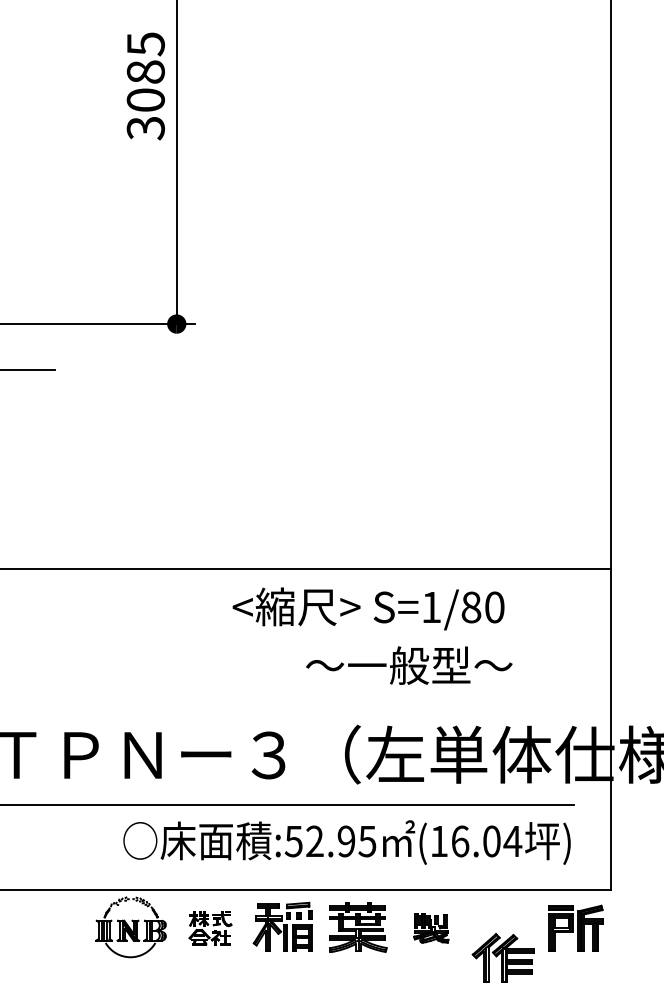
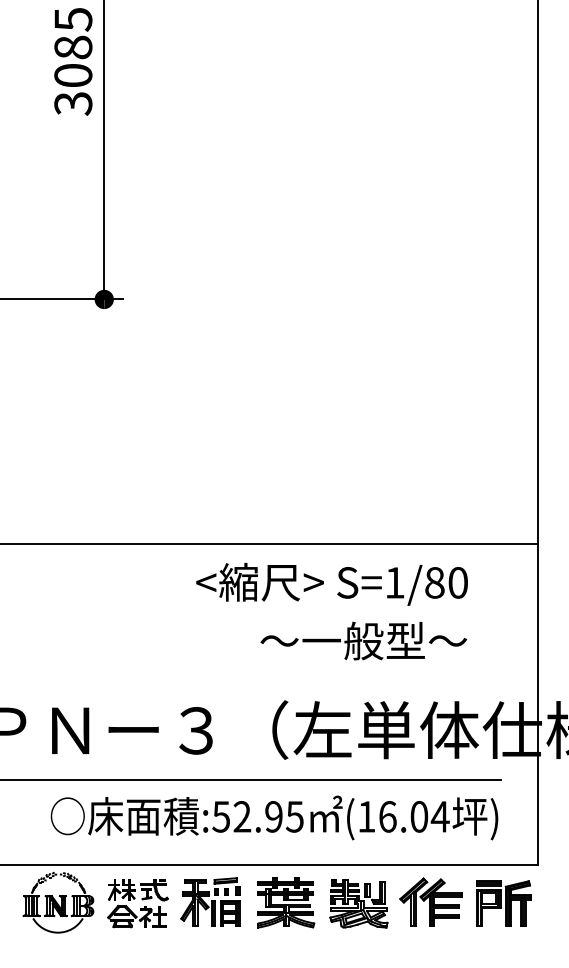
text: (368, 608) -> (331, 583), moved
text: (409, 665) -> (363, 640), moved
part: (210, 928) -> (137, 903), size x1.43
part: (430, 928) -> (357, 903), size x1.67
part: (502, 957) -> (429, 901), moved

